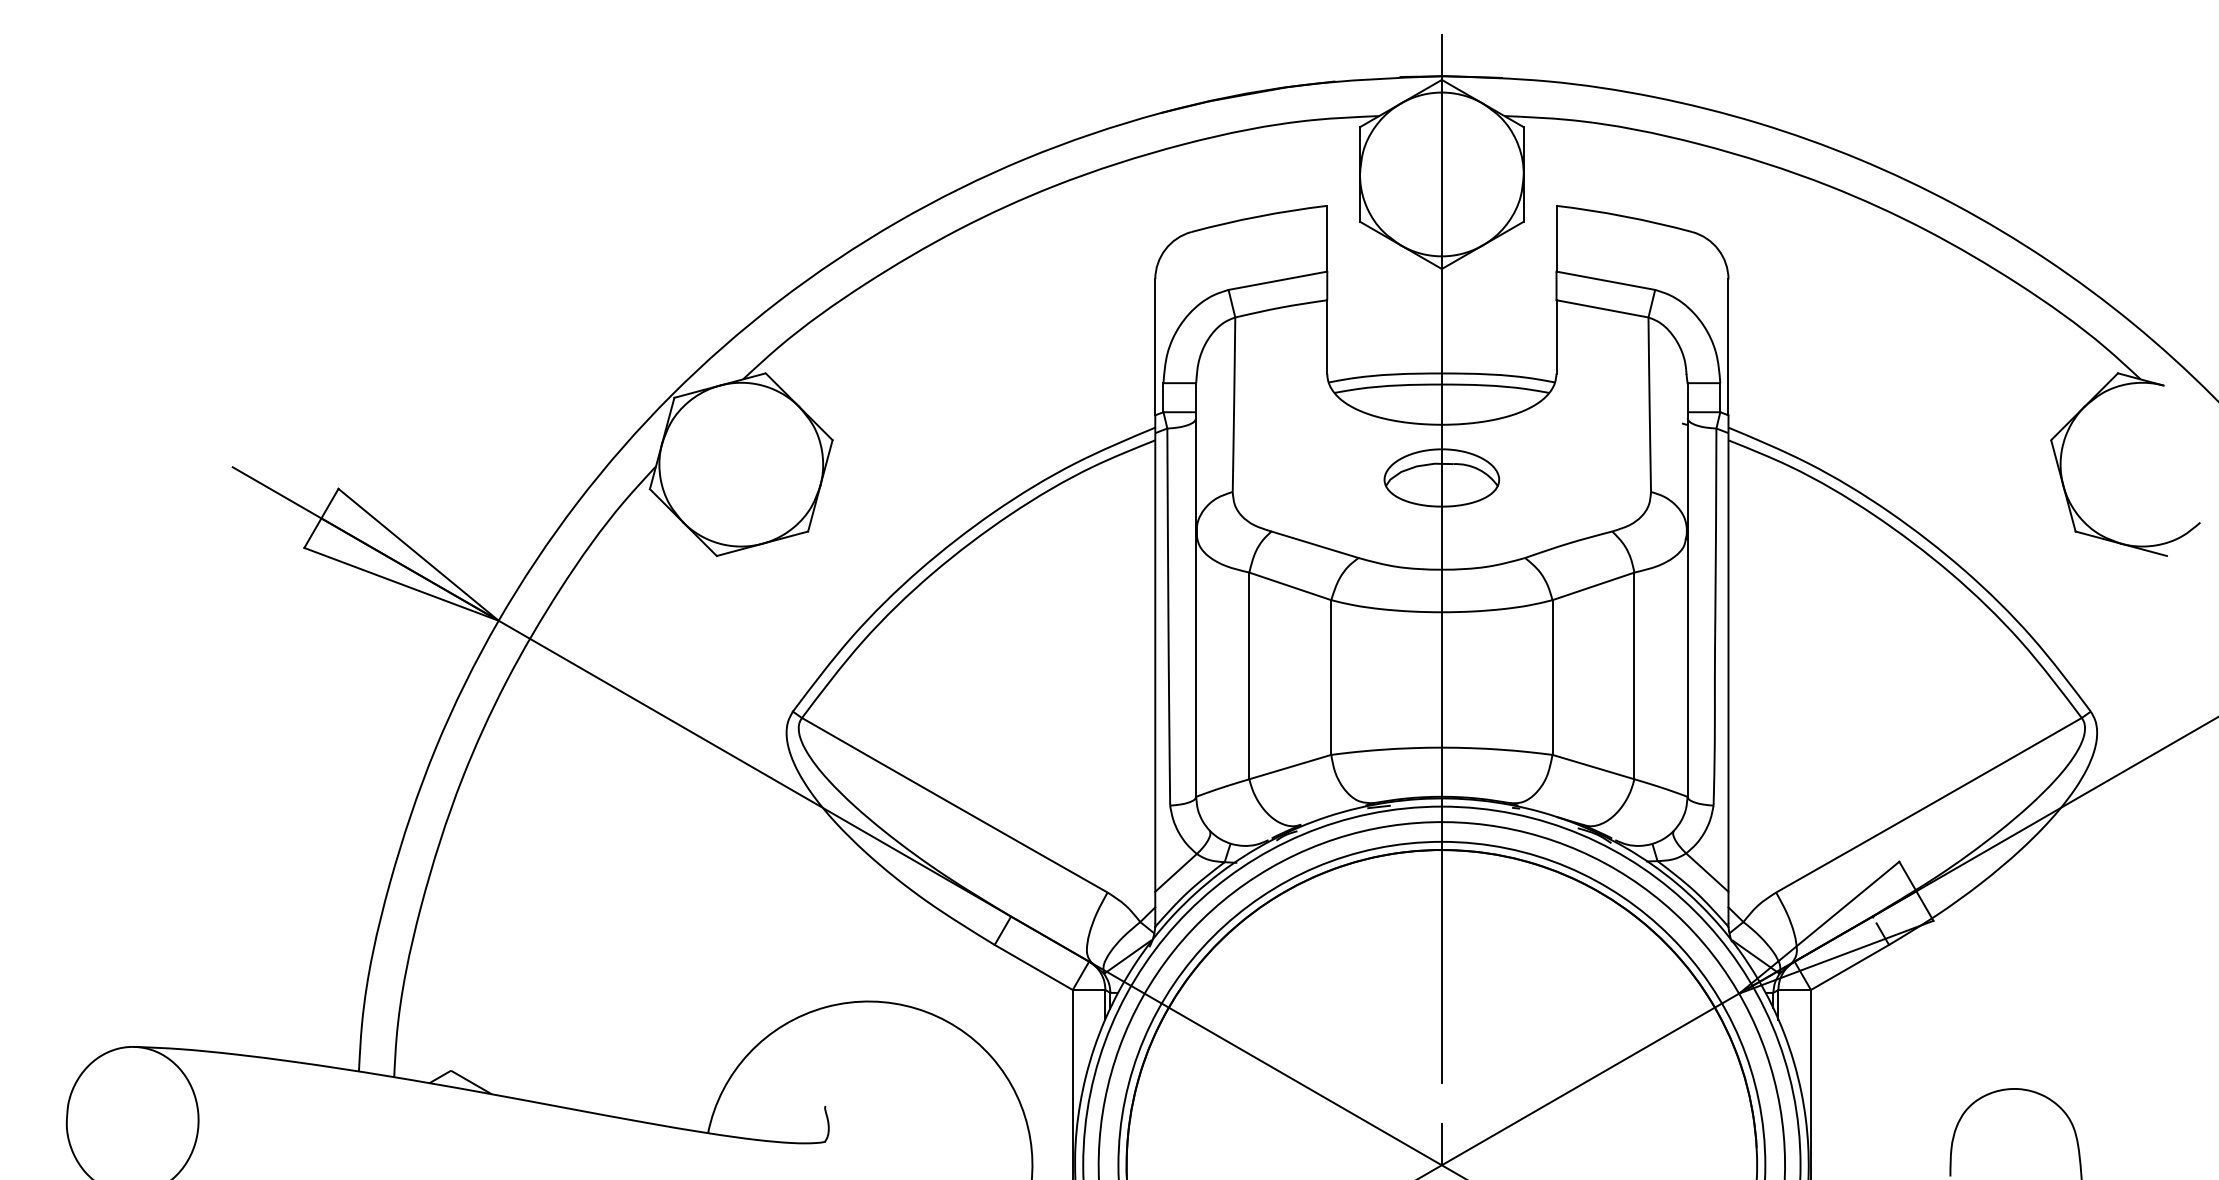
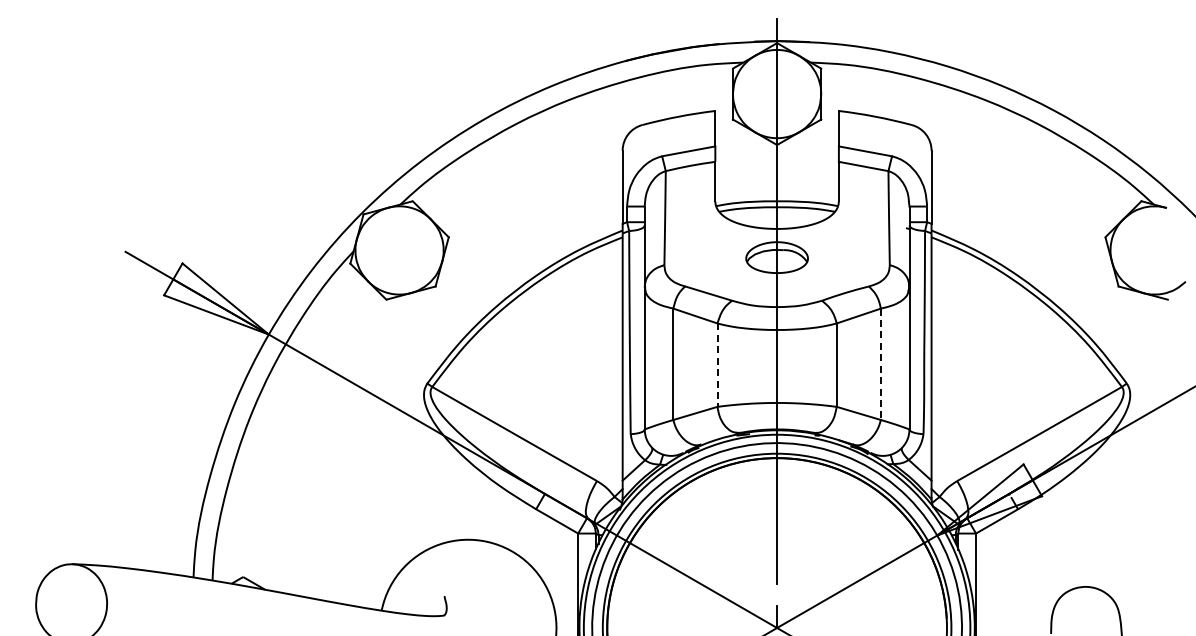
line: (1633, 676) -> (880, 364), solid -> dashed
line: (1331, 678) -> (717, 365), solid -> dashed

